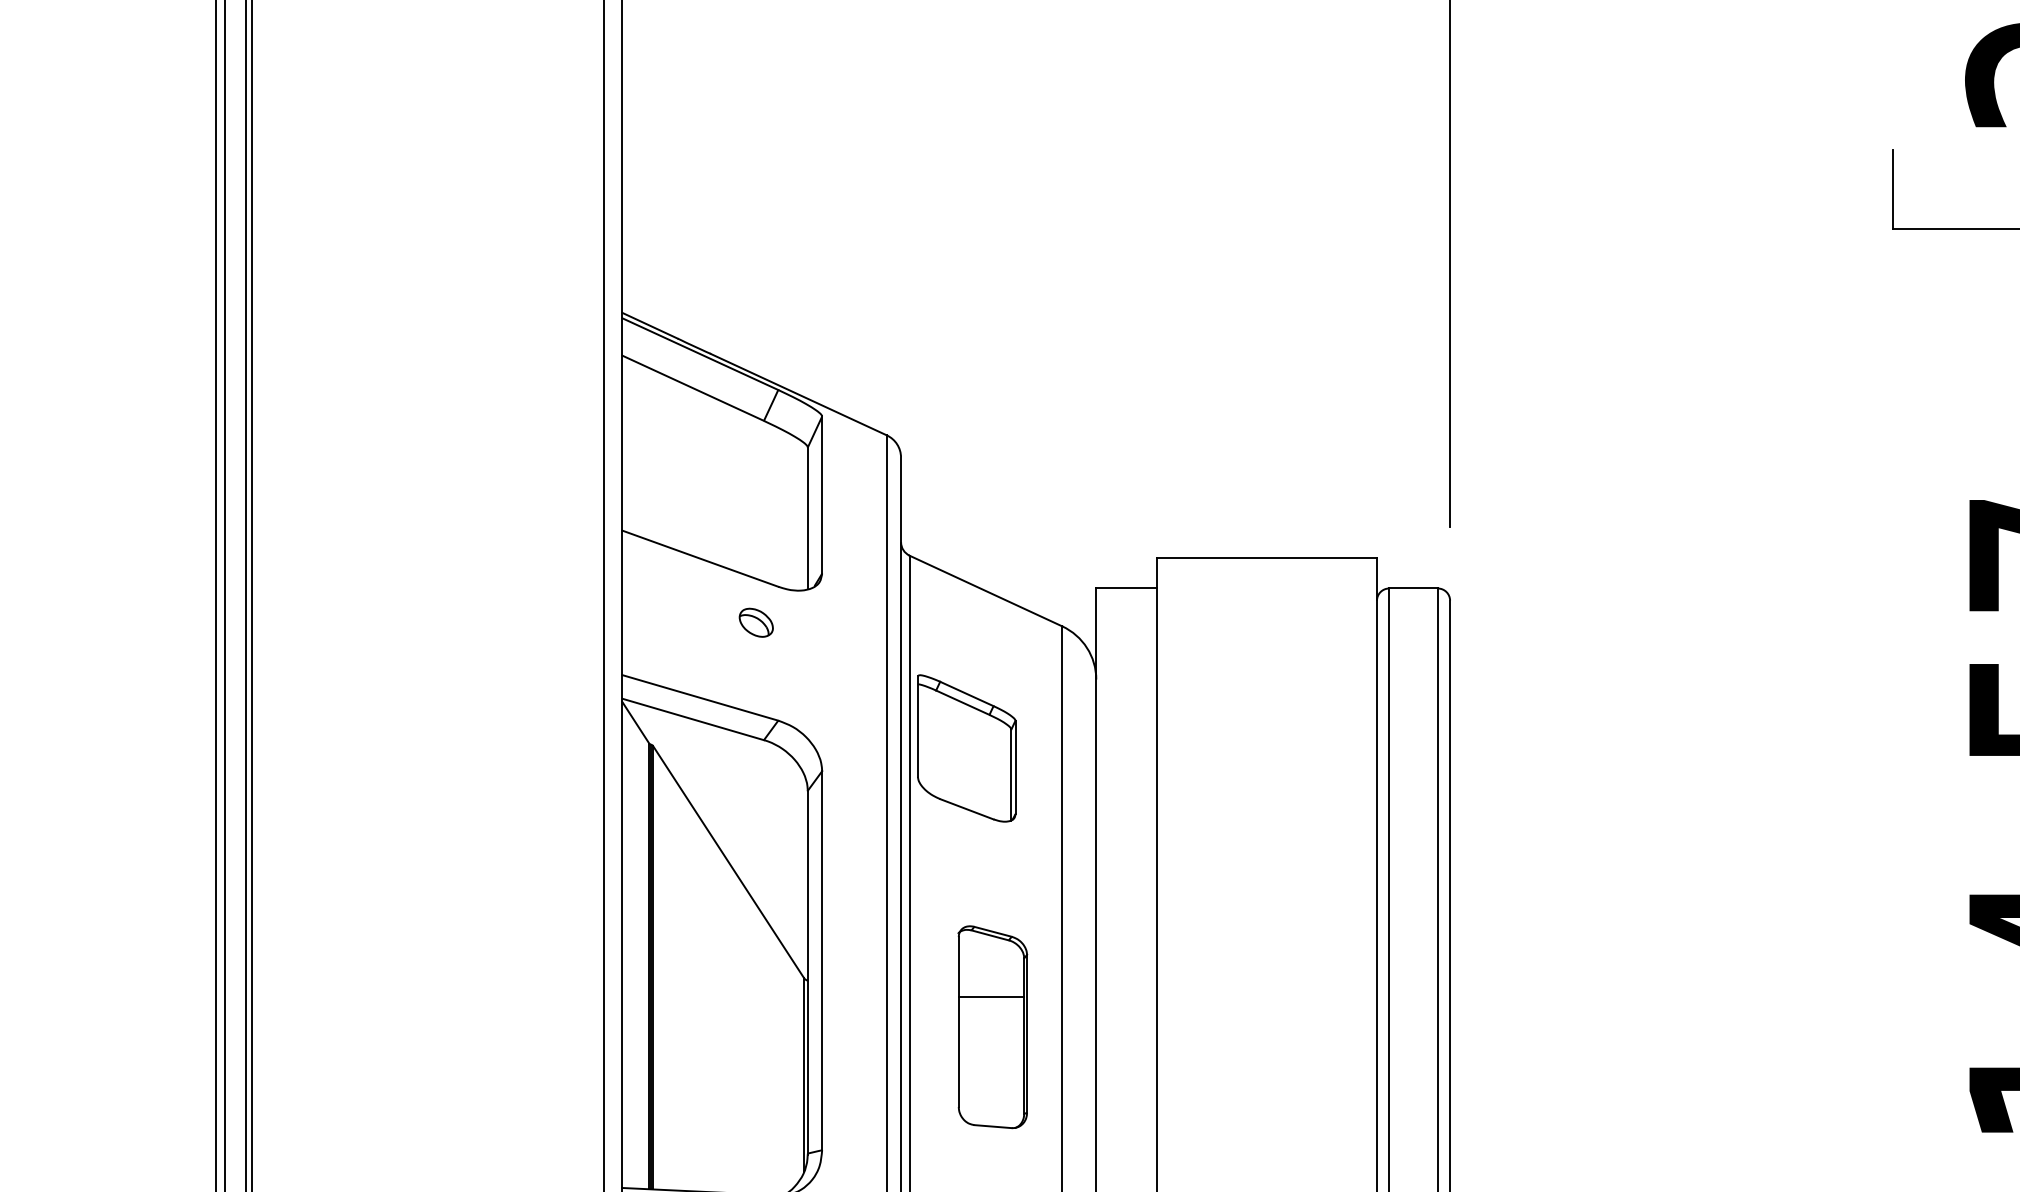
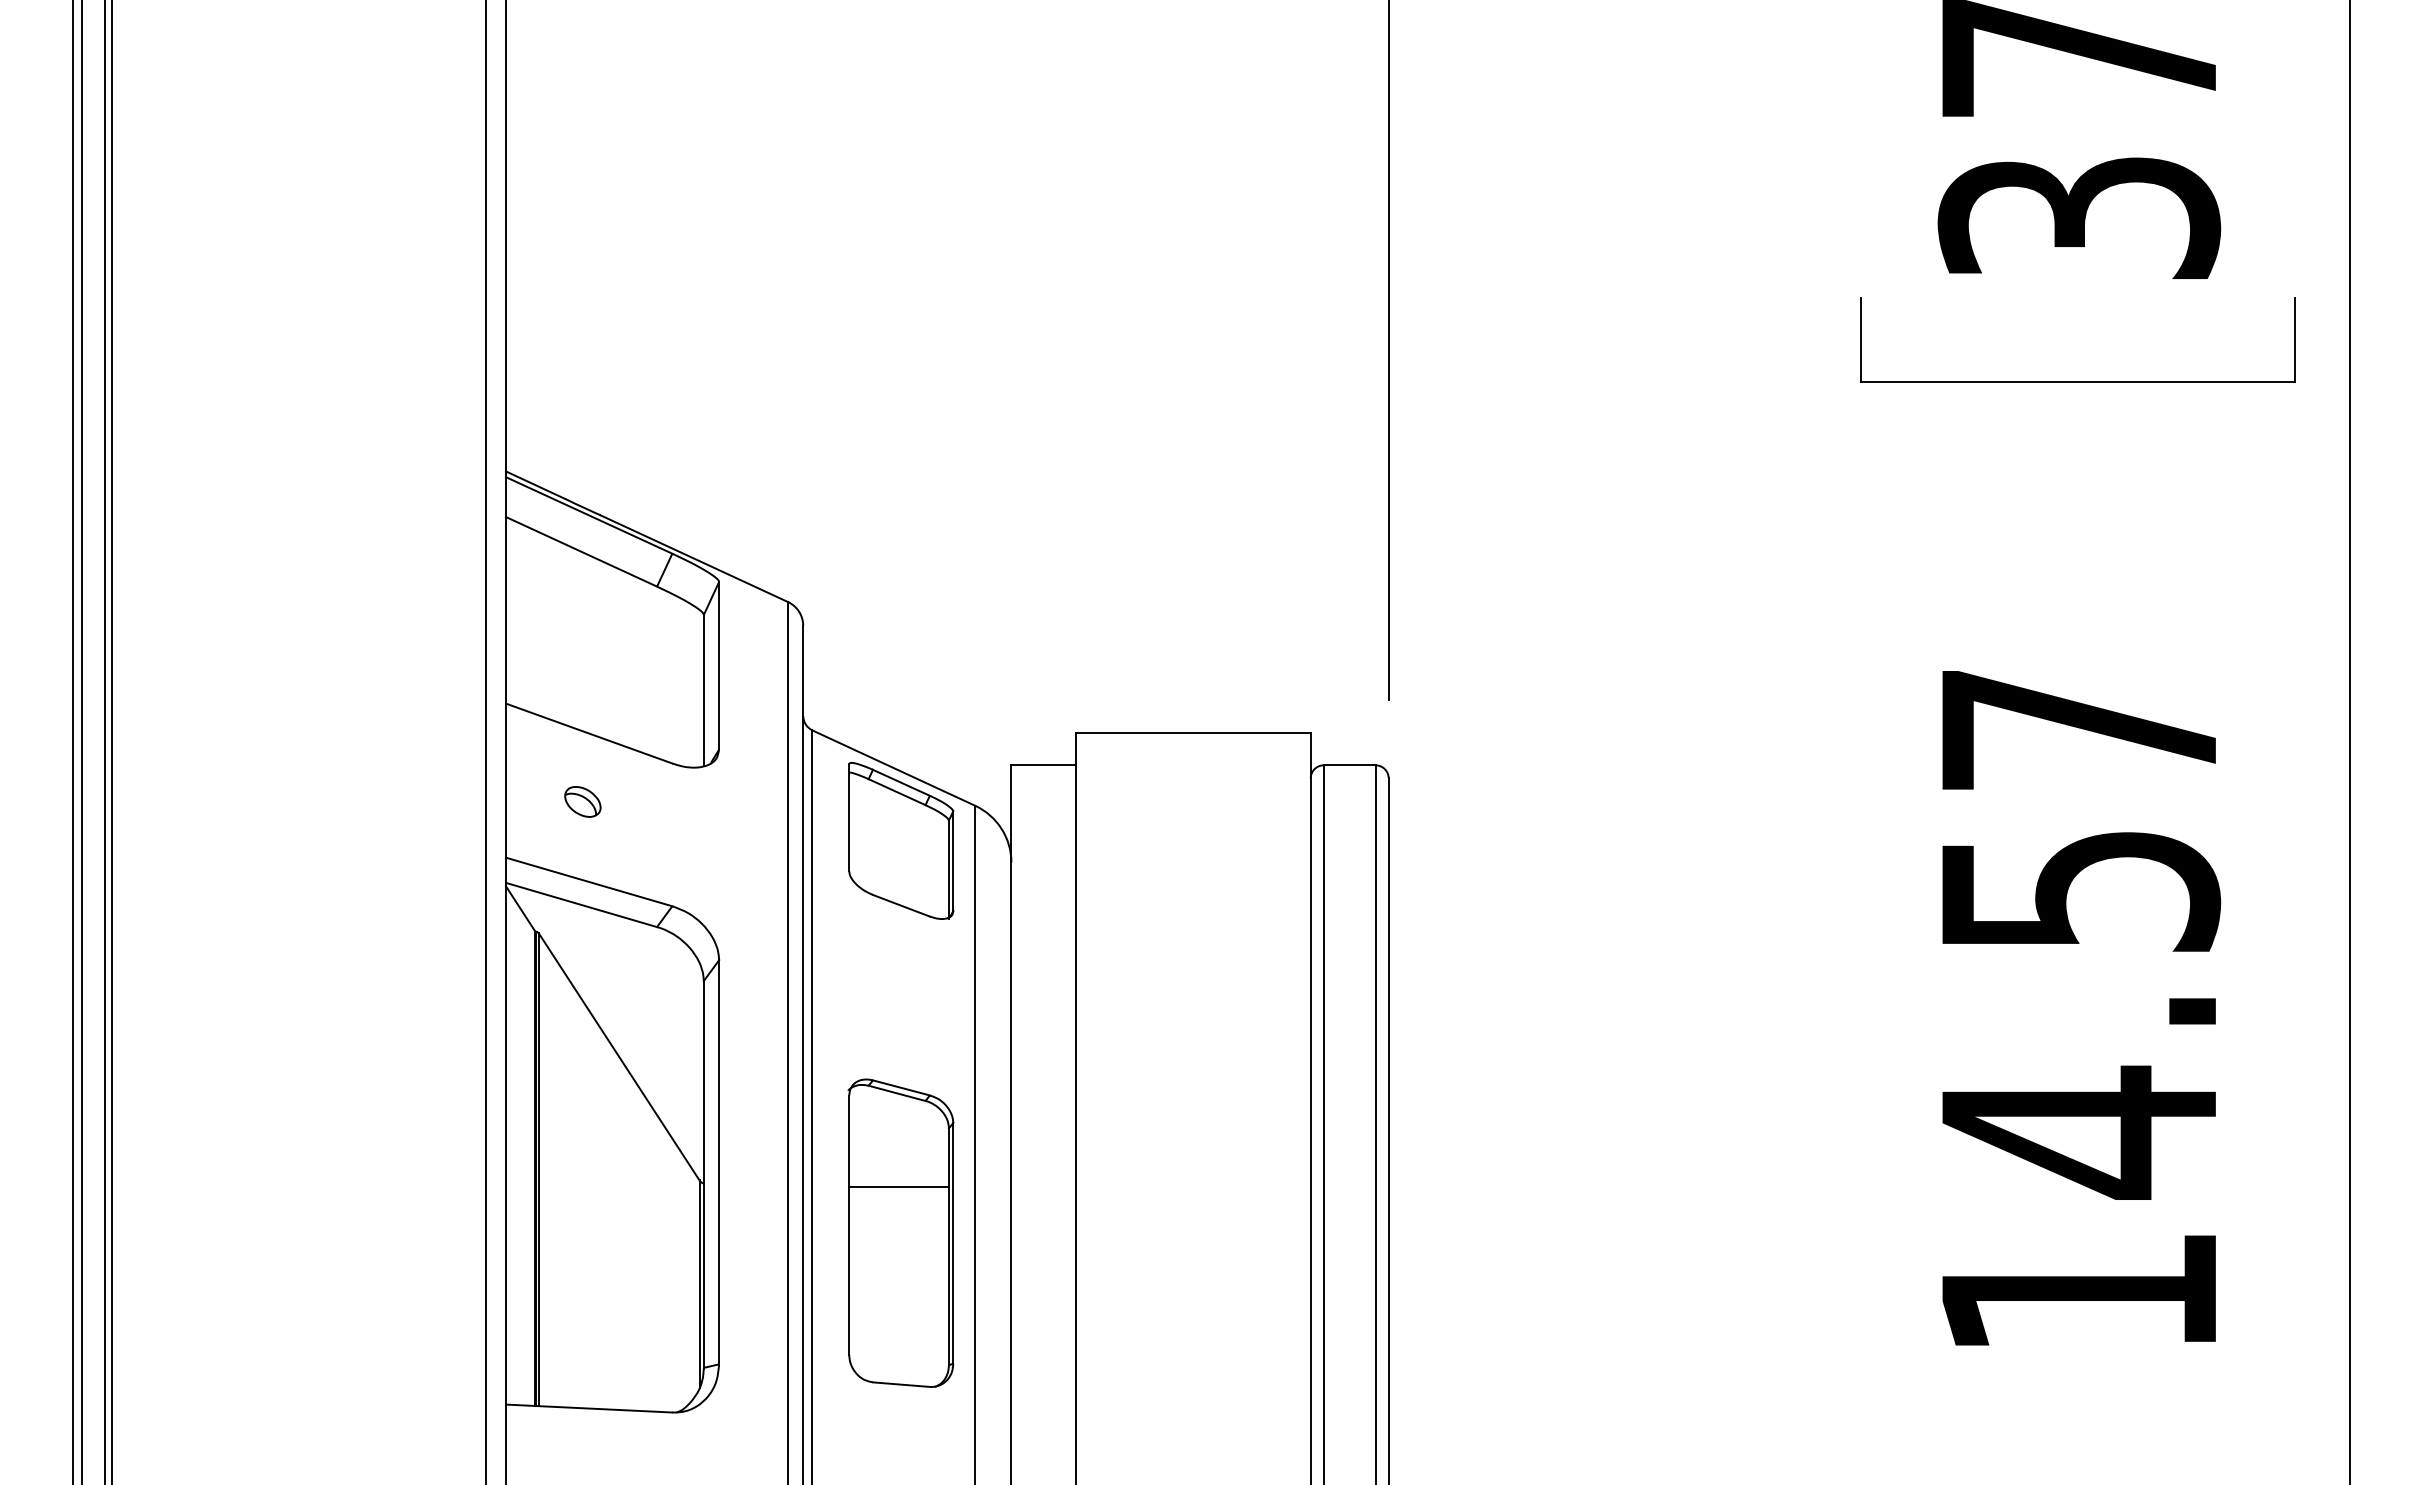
part: (755, 622) -> (582, 801), moved
part: (966, 748) -> (901, 840), moved
part: (992, 1026) -> (900, 1232), size x1.43

